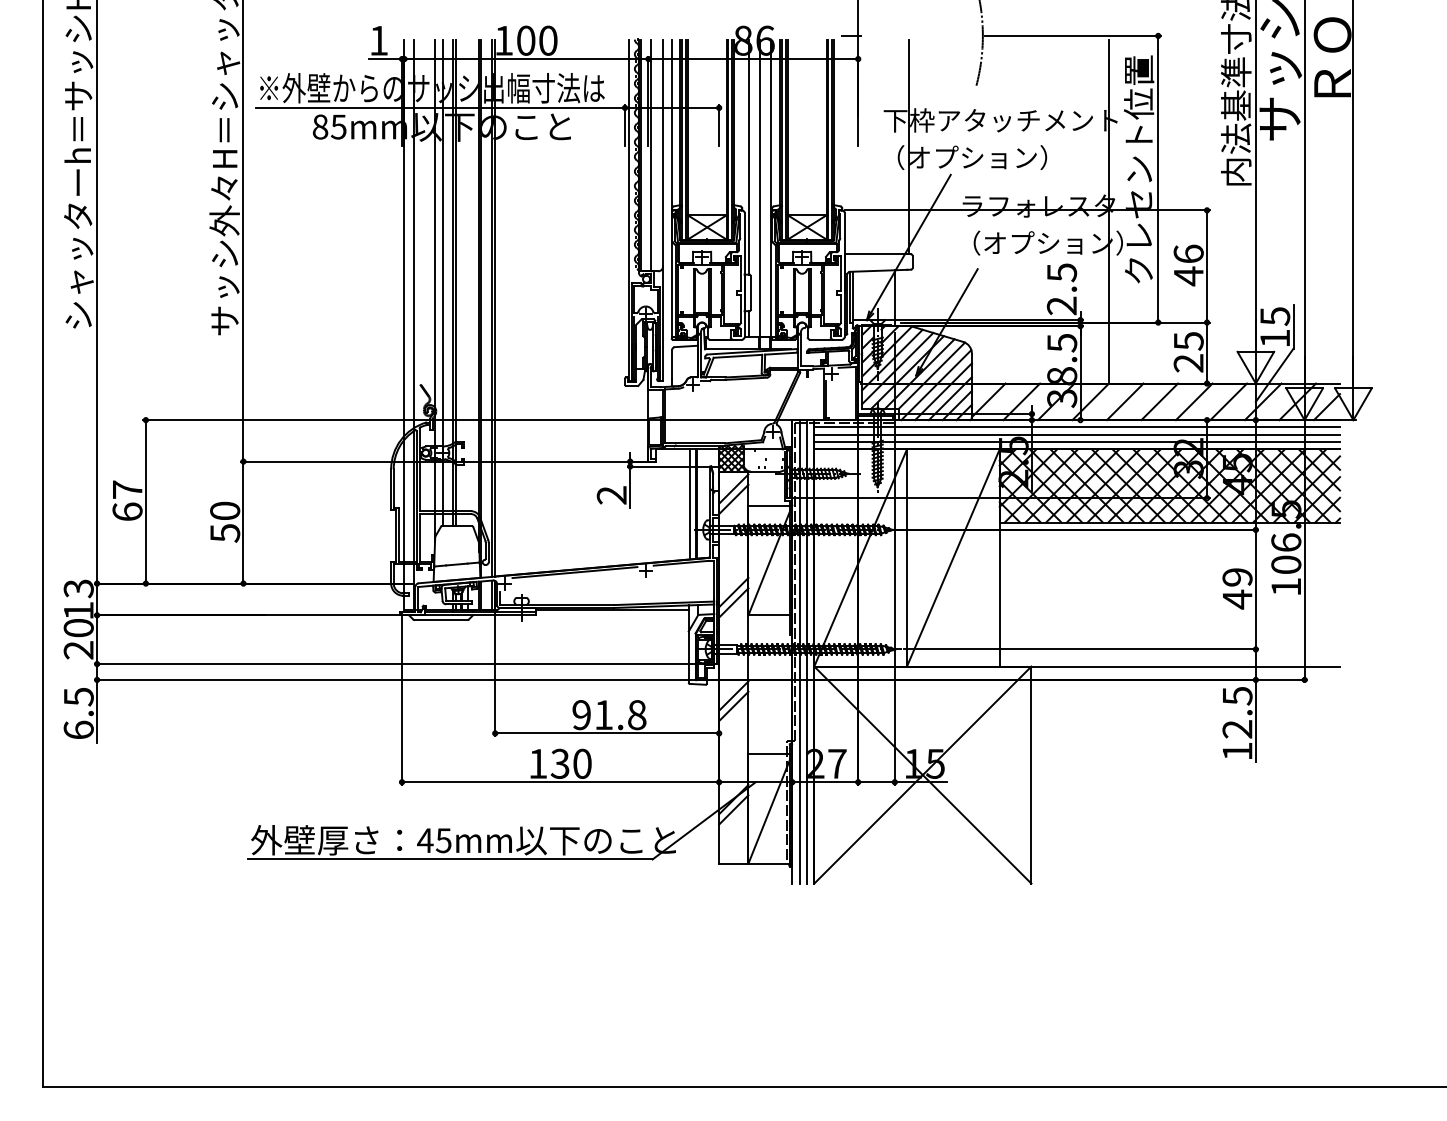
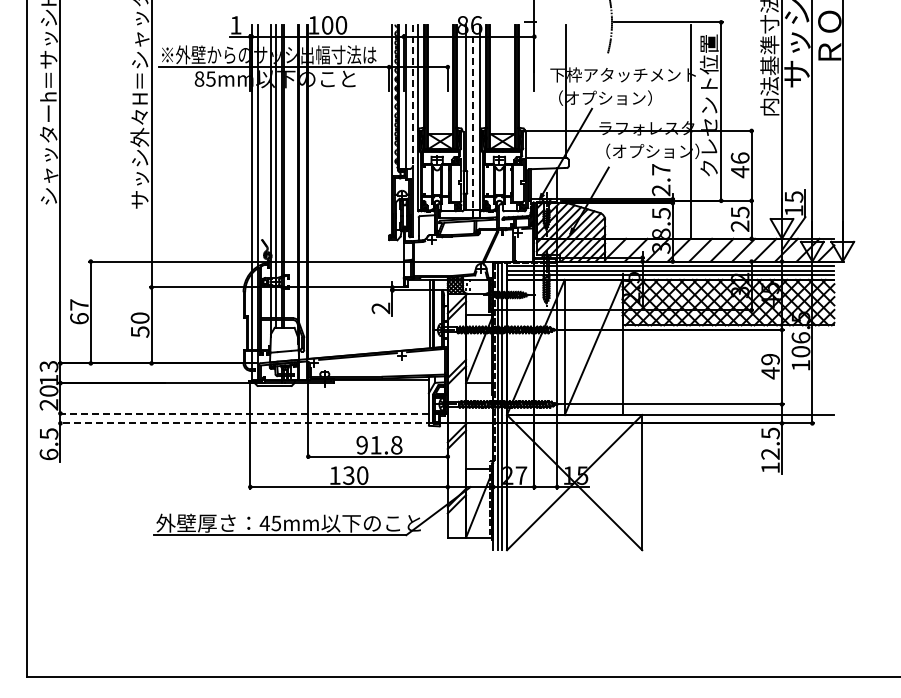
line: (662, 153) -> (412, 95), solid -> dashed
line: (760, 188) -> (473, 117), solid -> dashed
text: (1062, 272) -> (661, 169), 2.5 -> 2.7
line: (399, 664) -> (248, 413), solid -> dashed
line: (394, 680) -> (245, 423), solid -> dashed

